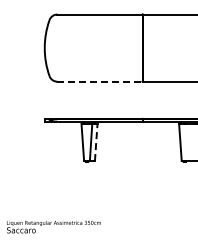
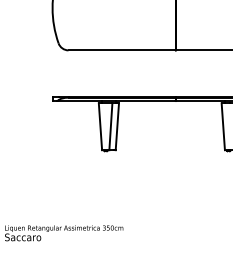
line: (100, 81) -> (122, 50), dashed -> solid
line: (96, 142) -> (117, 126), dashed -> solid

